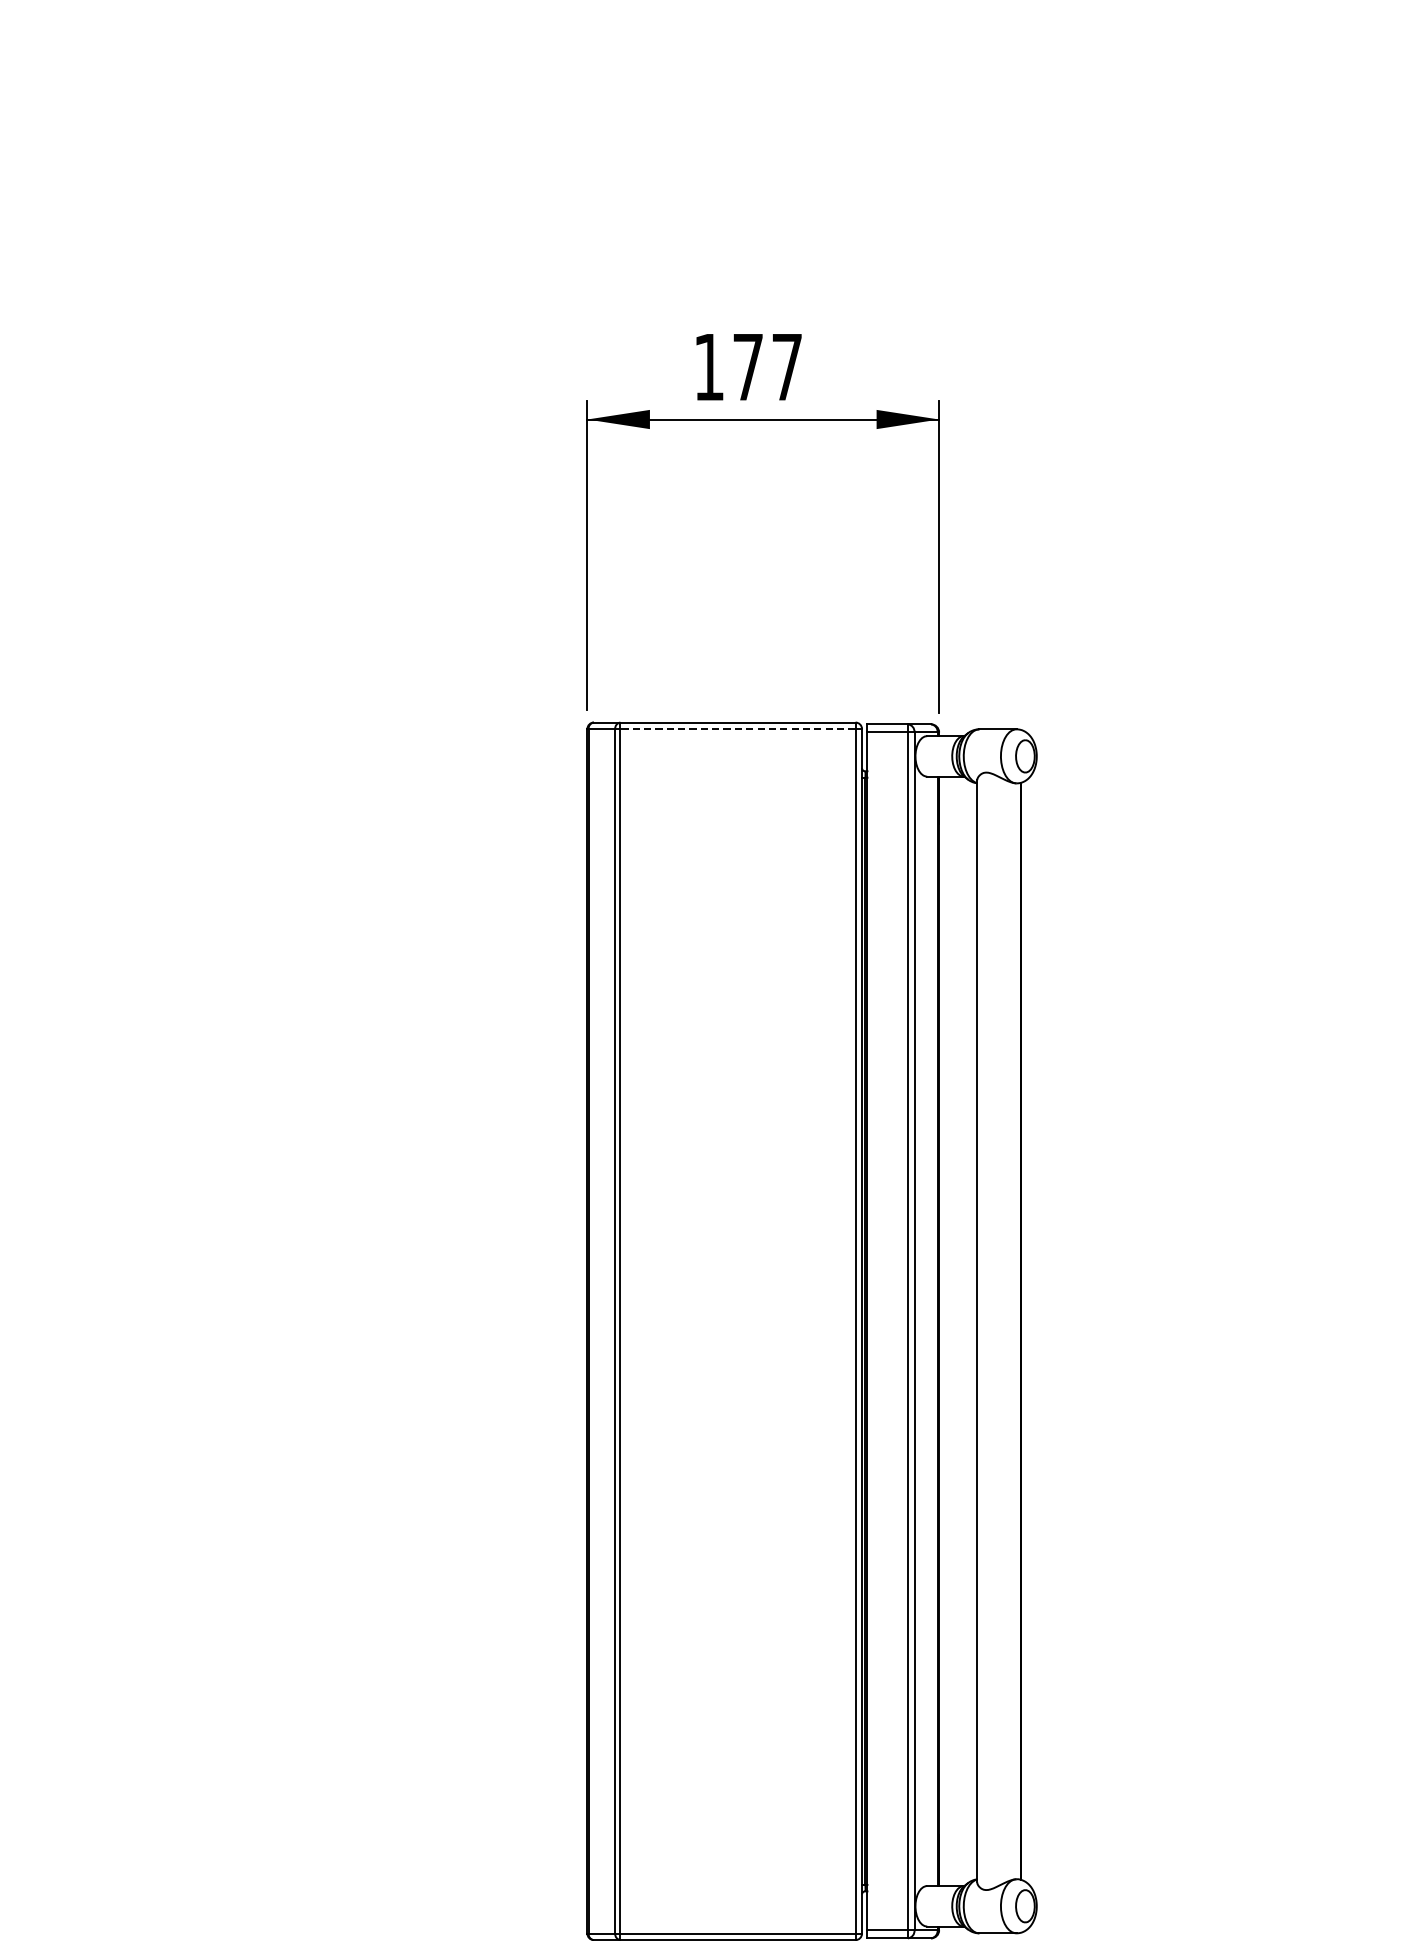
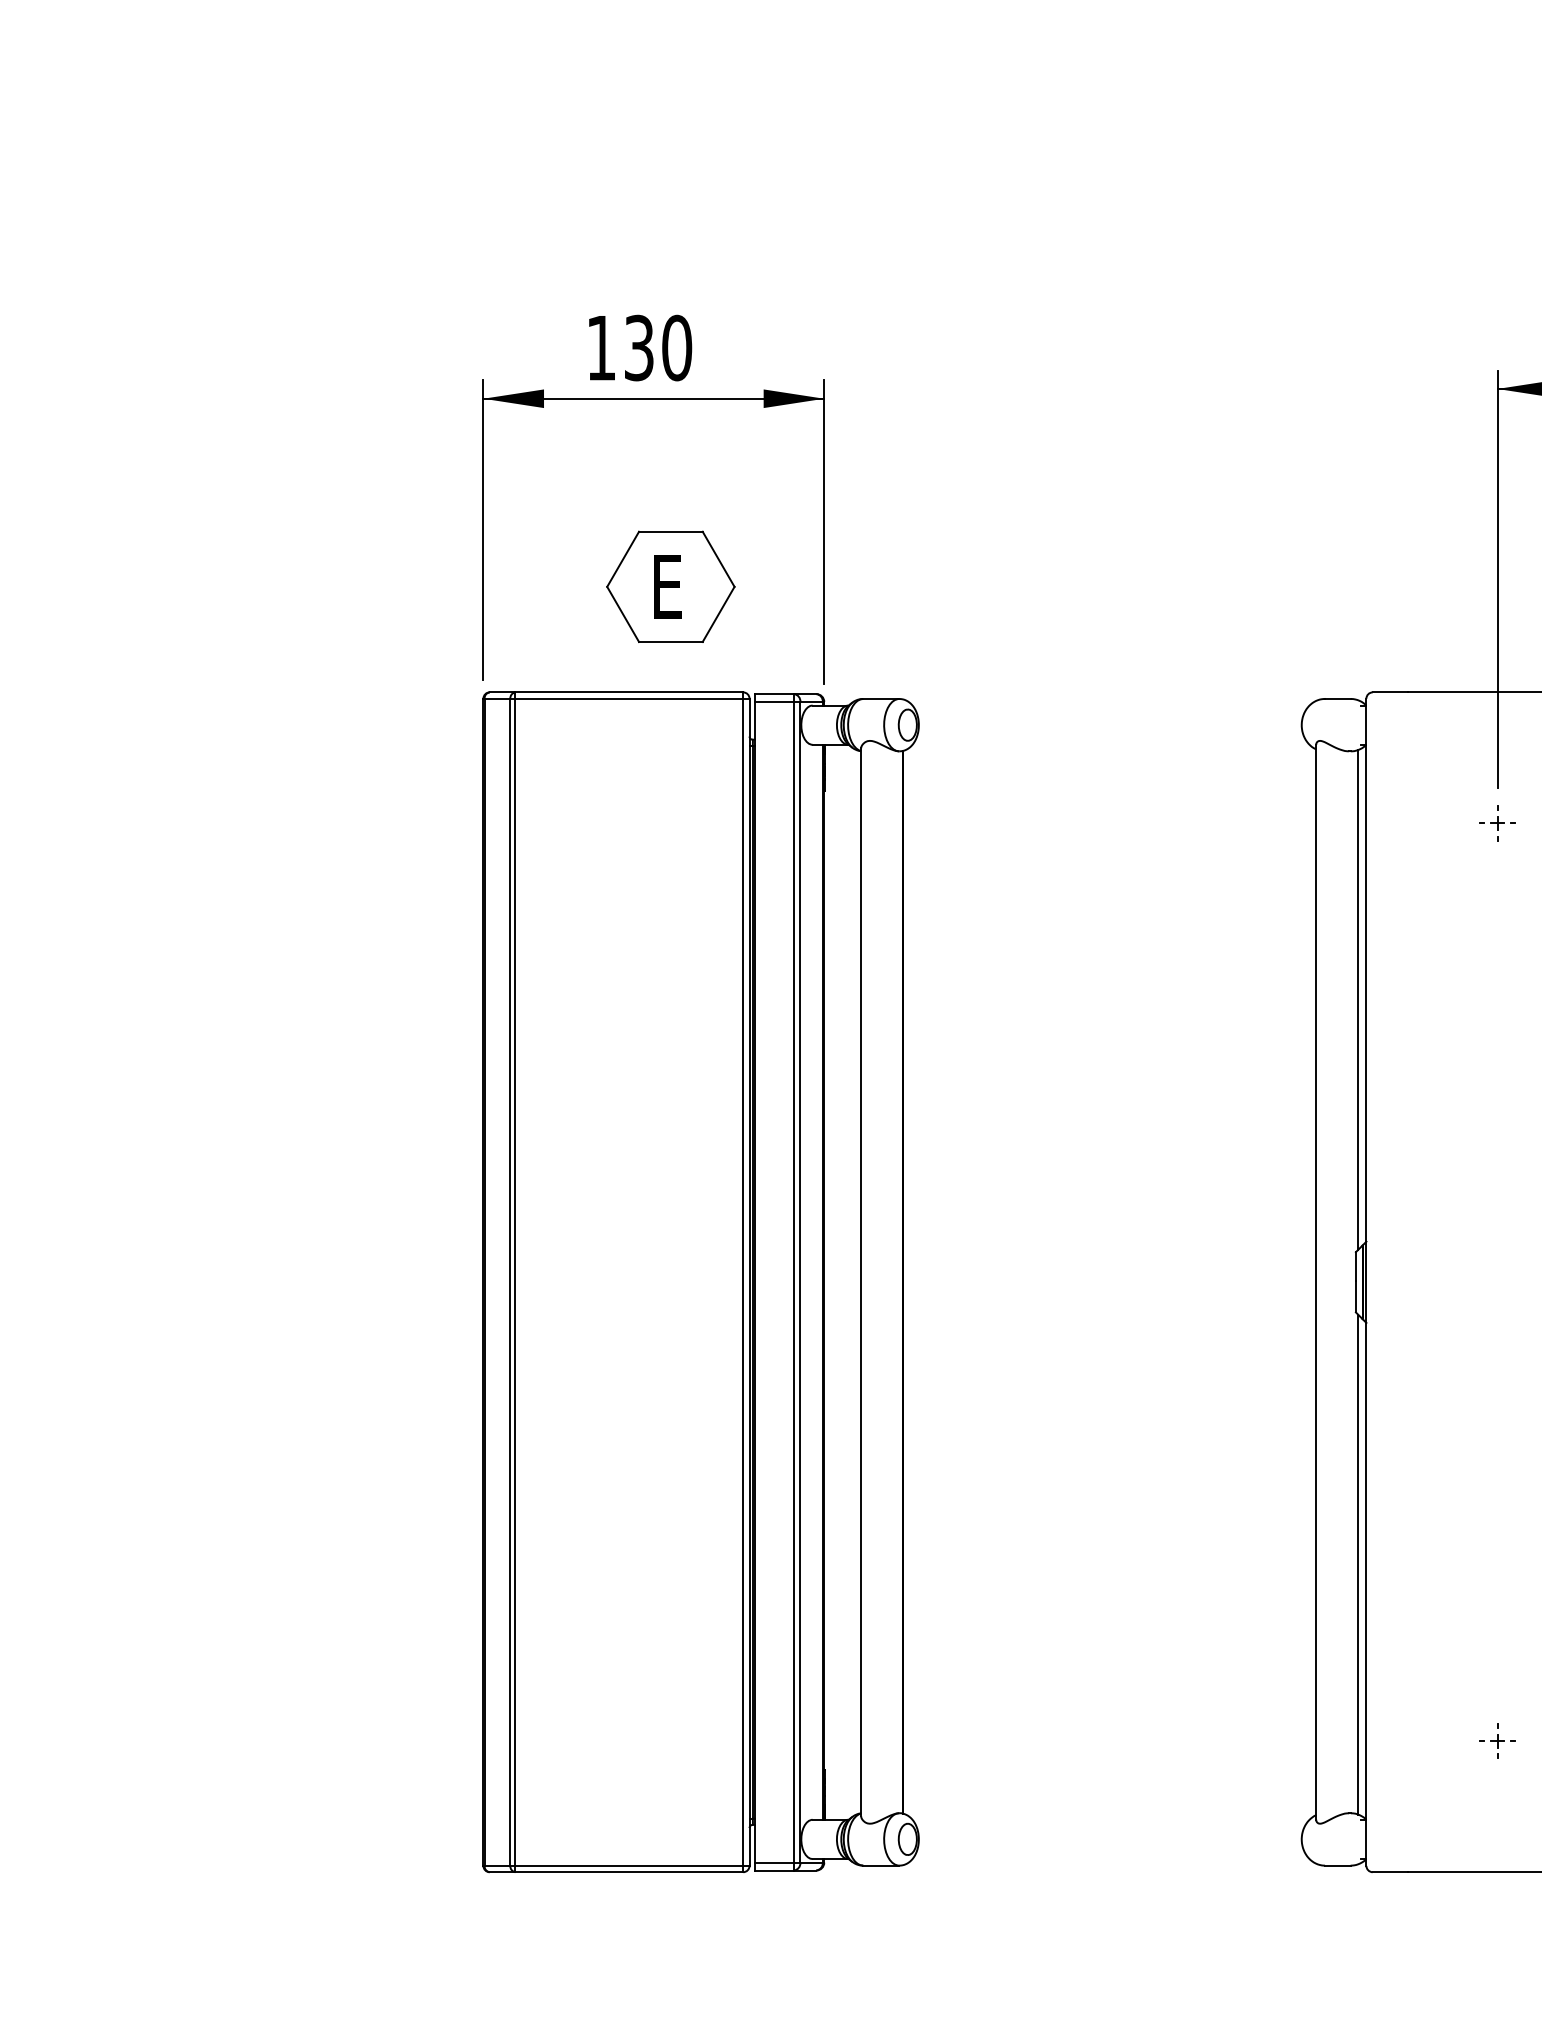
text: (768, 366) -> (658, 347), 177 -> 130
part: (780, 613) -> (670, 586), added
line: (738, 728) -> (629, 698), dashed -> solid

